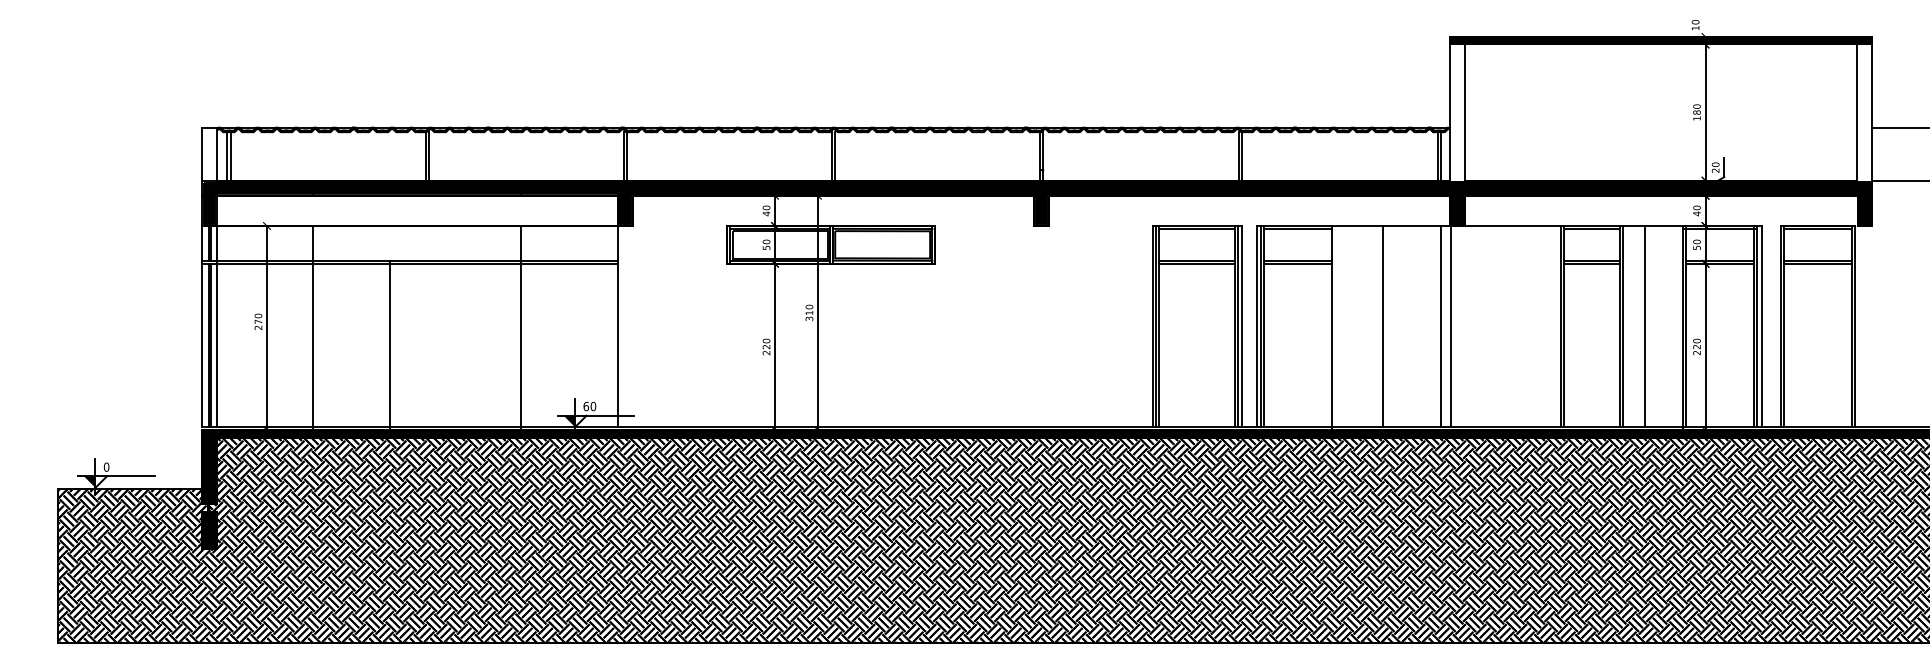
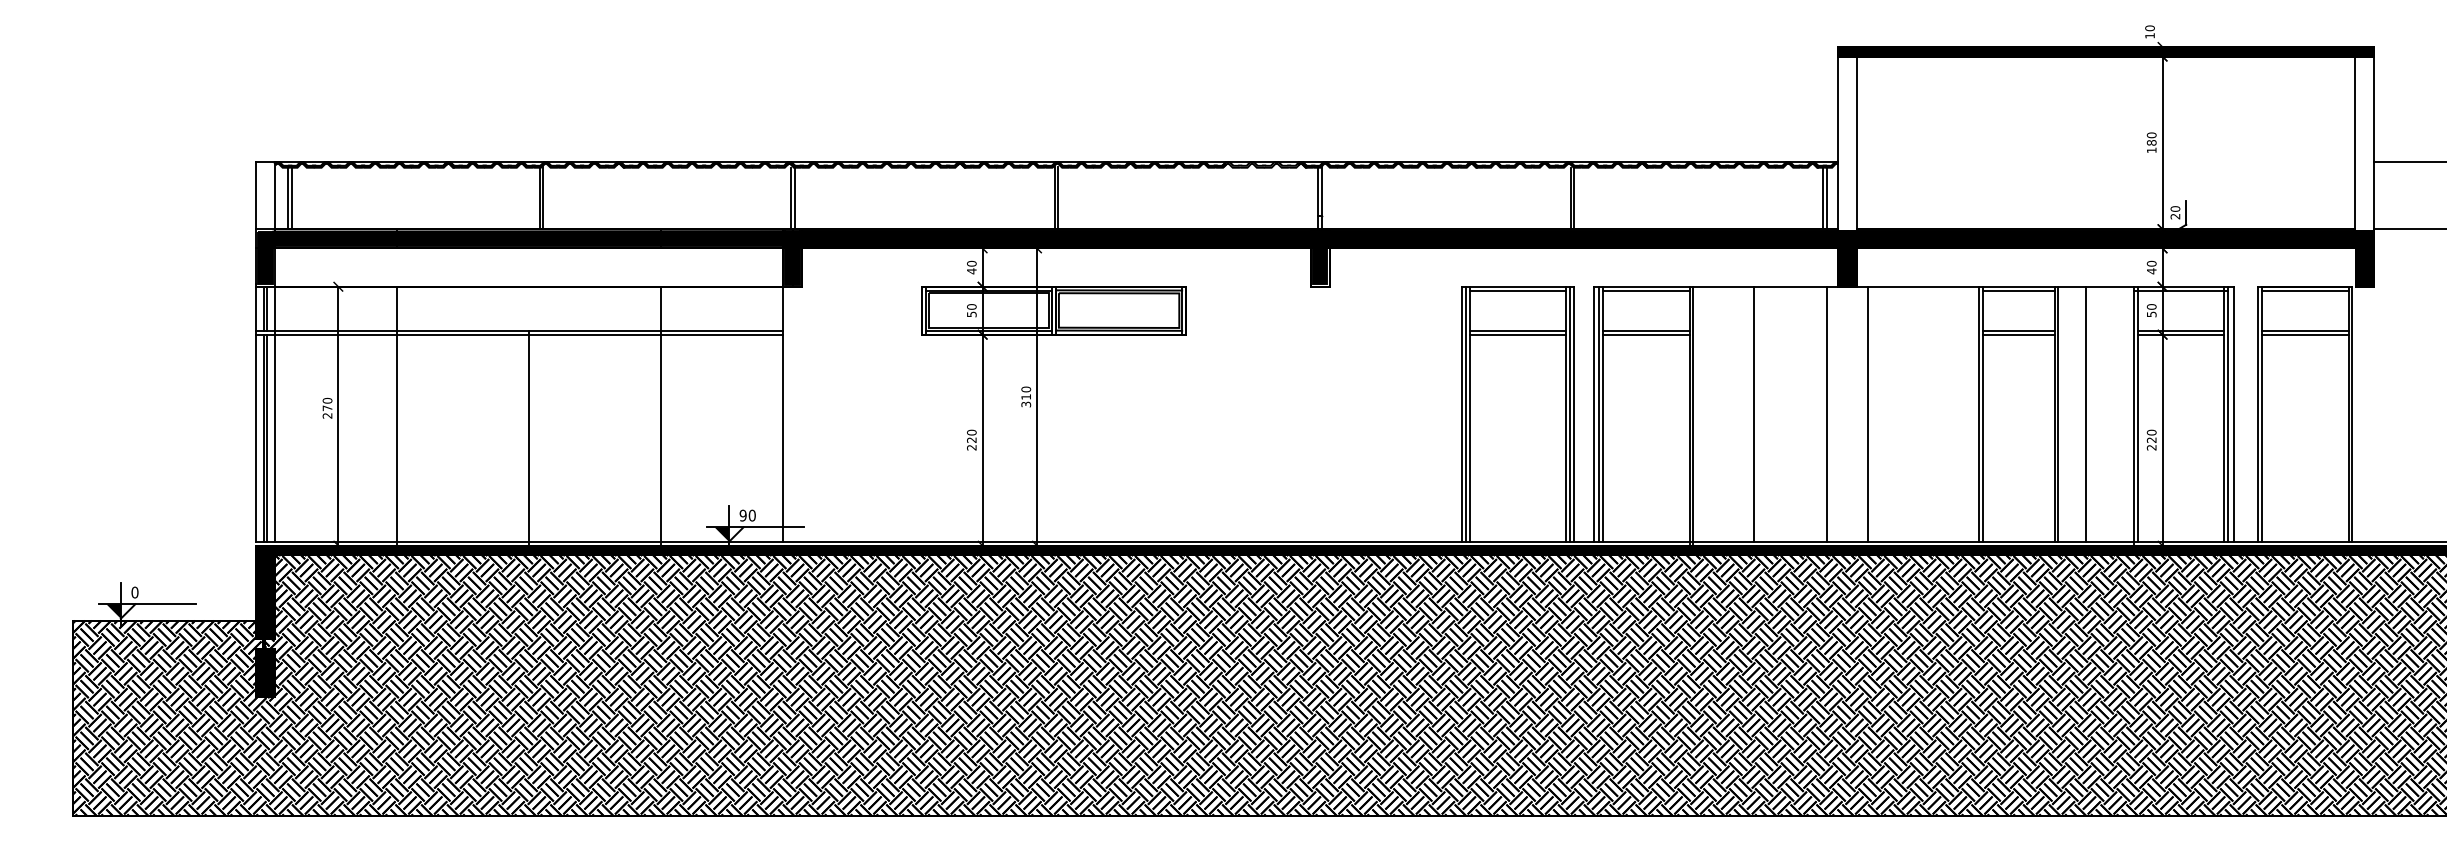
line: (1450, 326) -> (1868, 414), moved
line: (1335, 328) -> (1693, 416), added
line: (390, 345) -> (529, 438), moved
text: (586, 406) -> (743, 515), 60 -> 90

